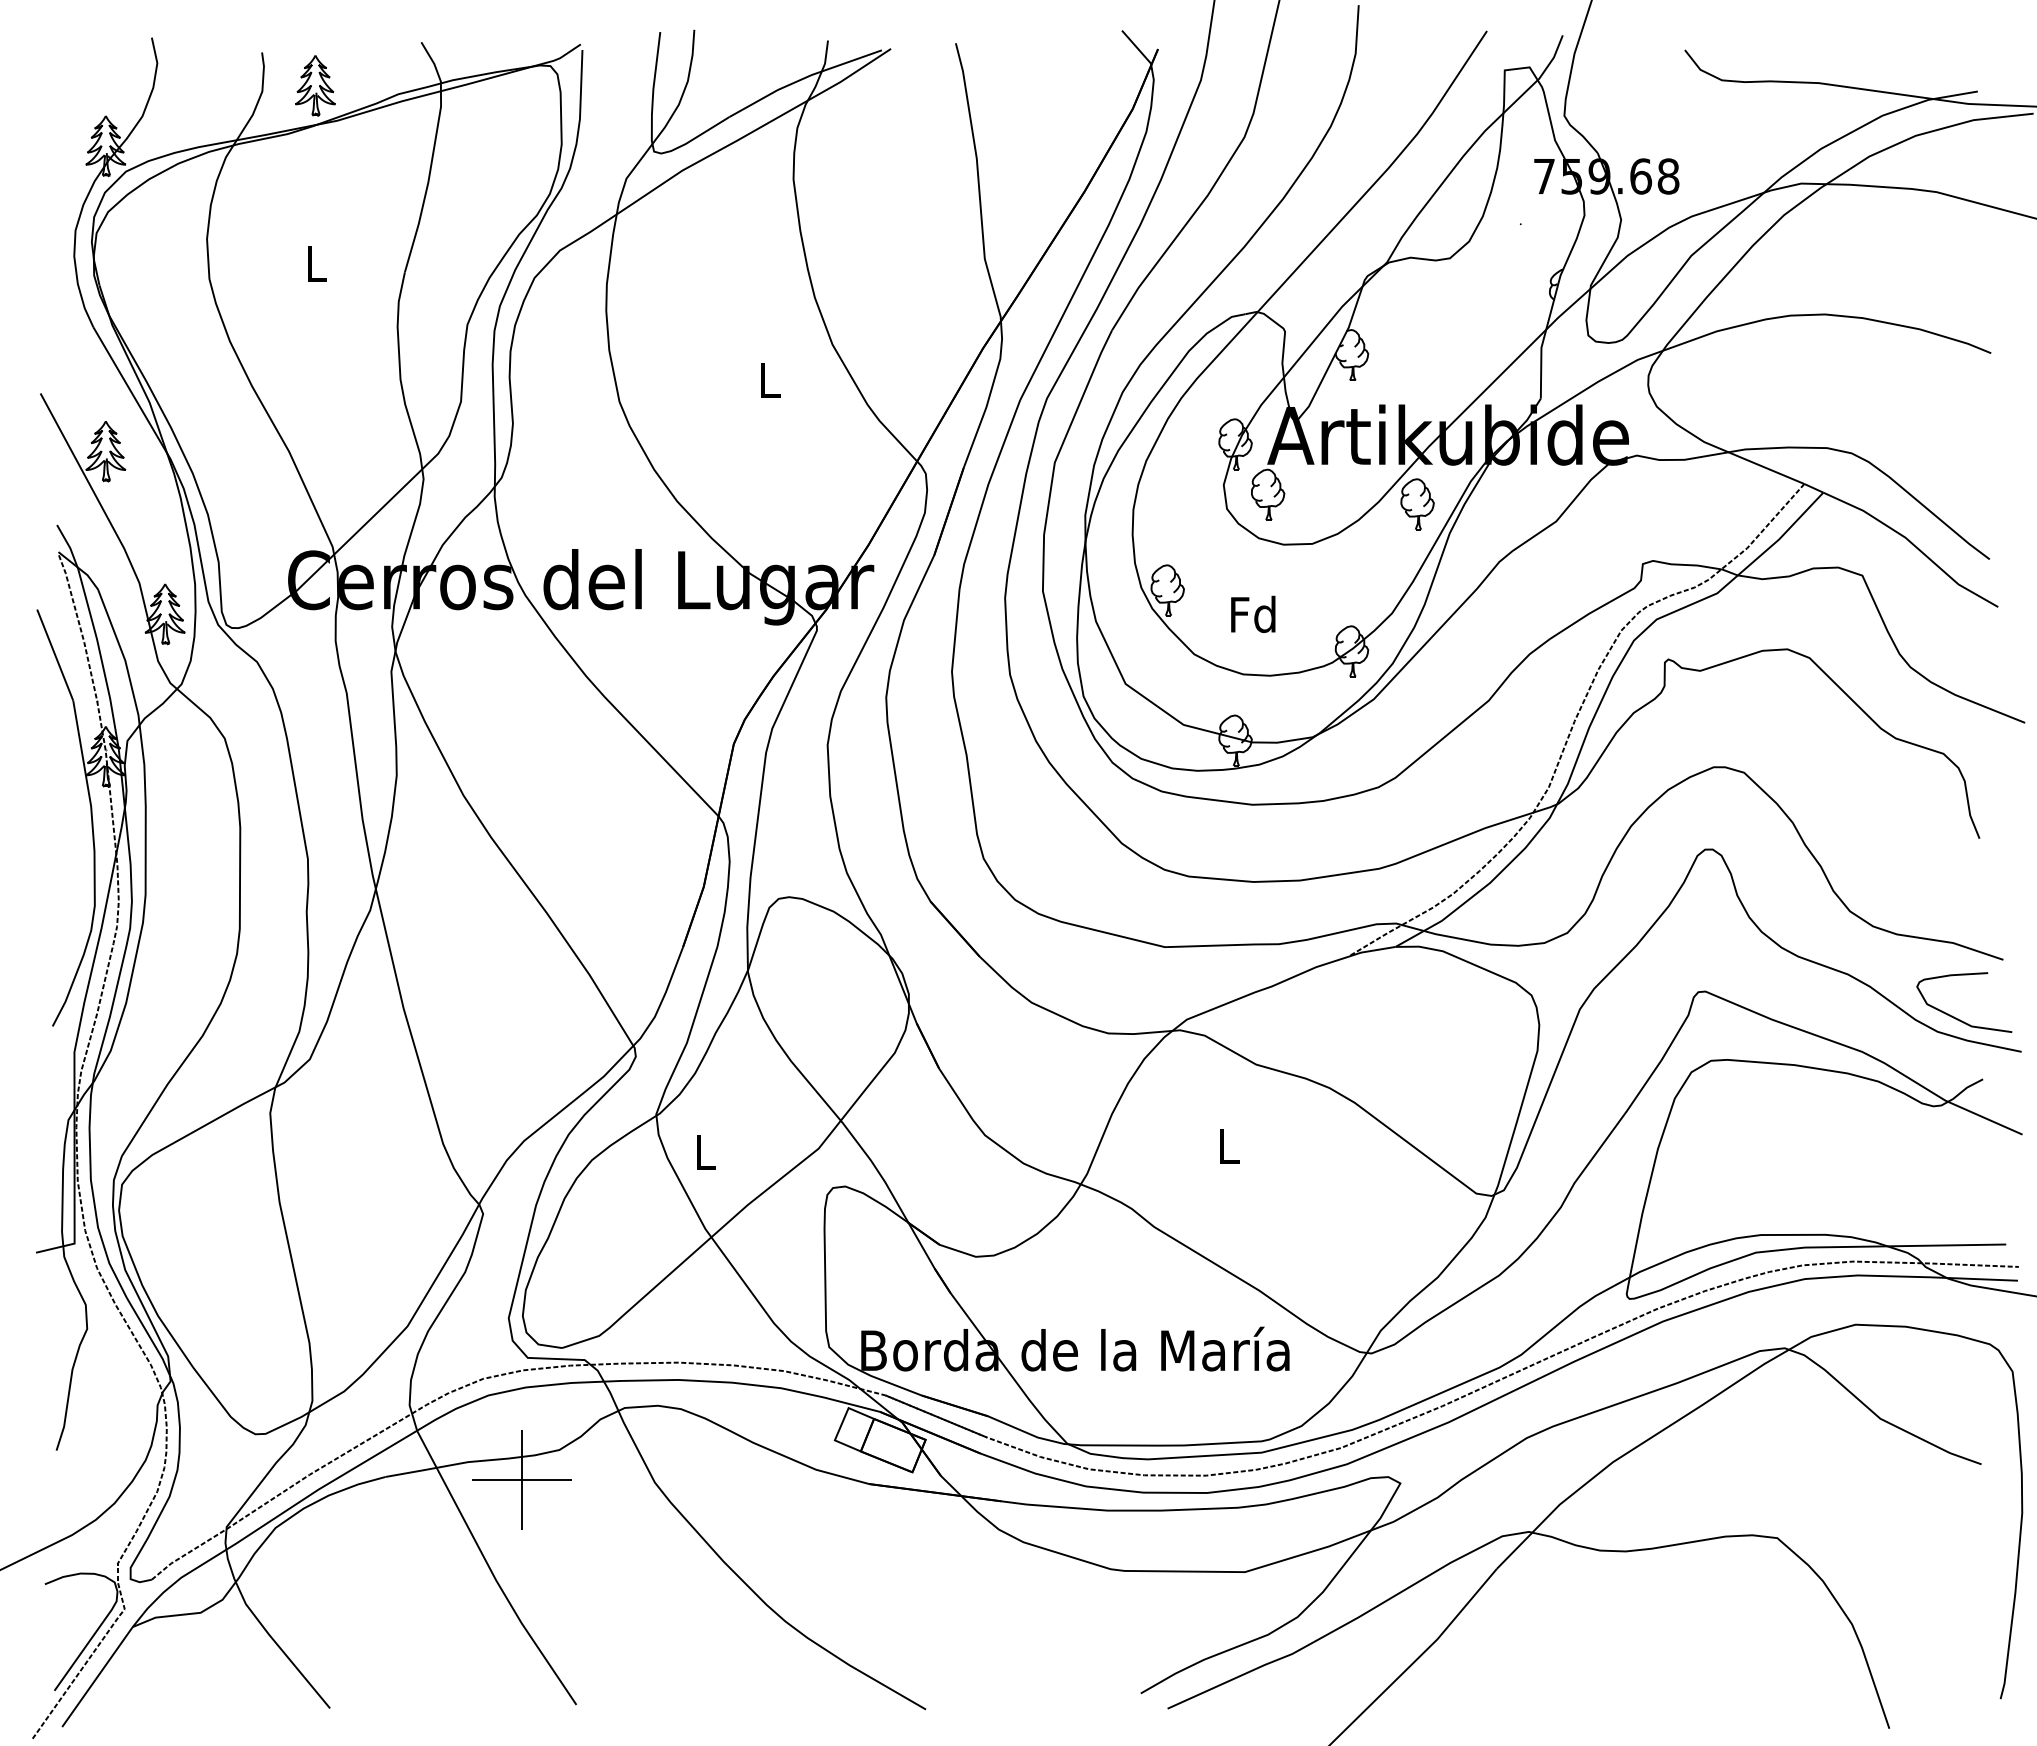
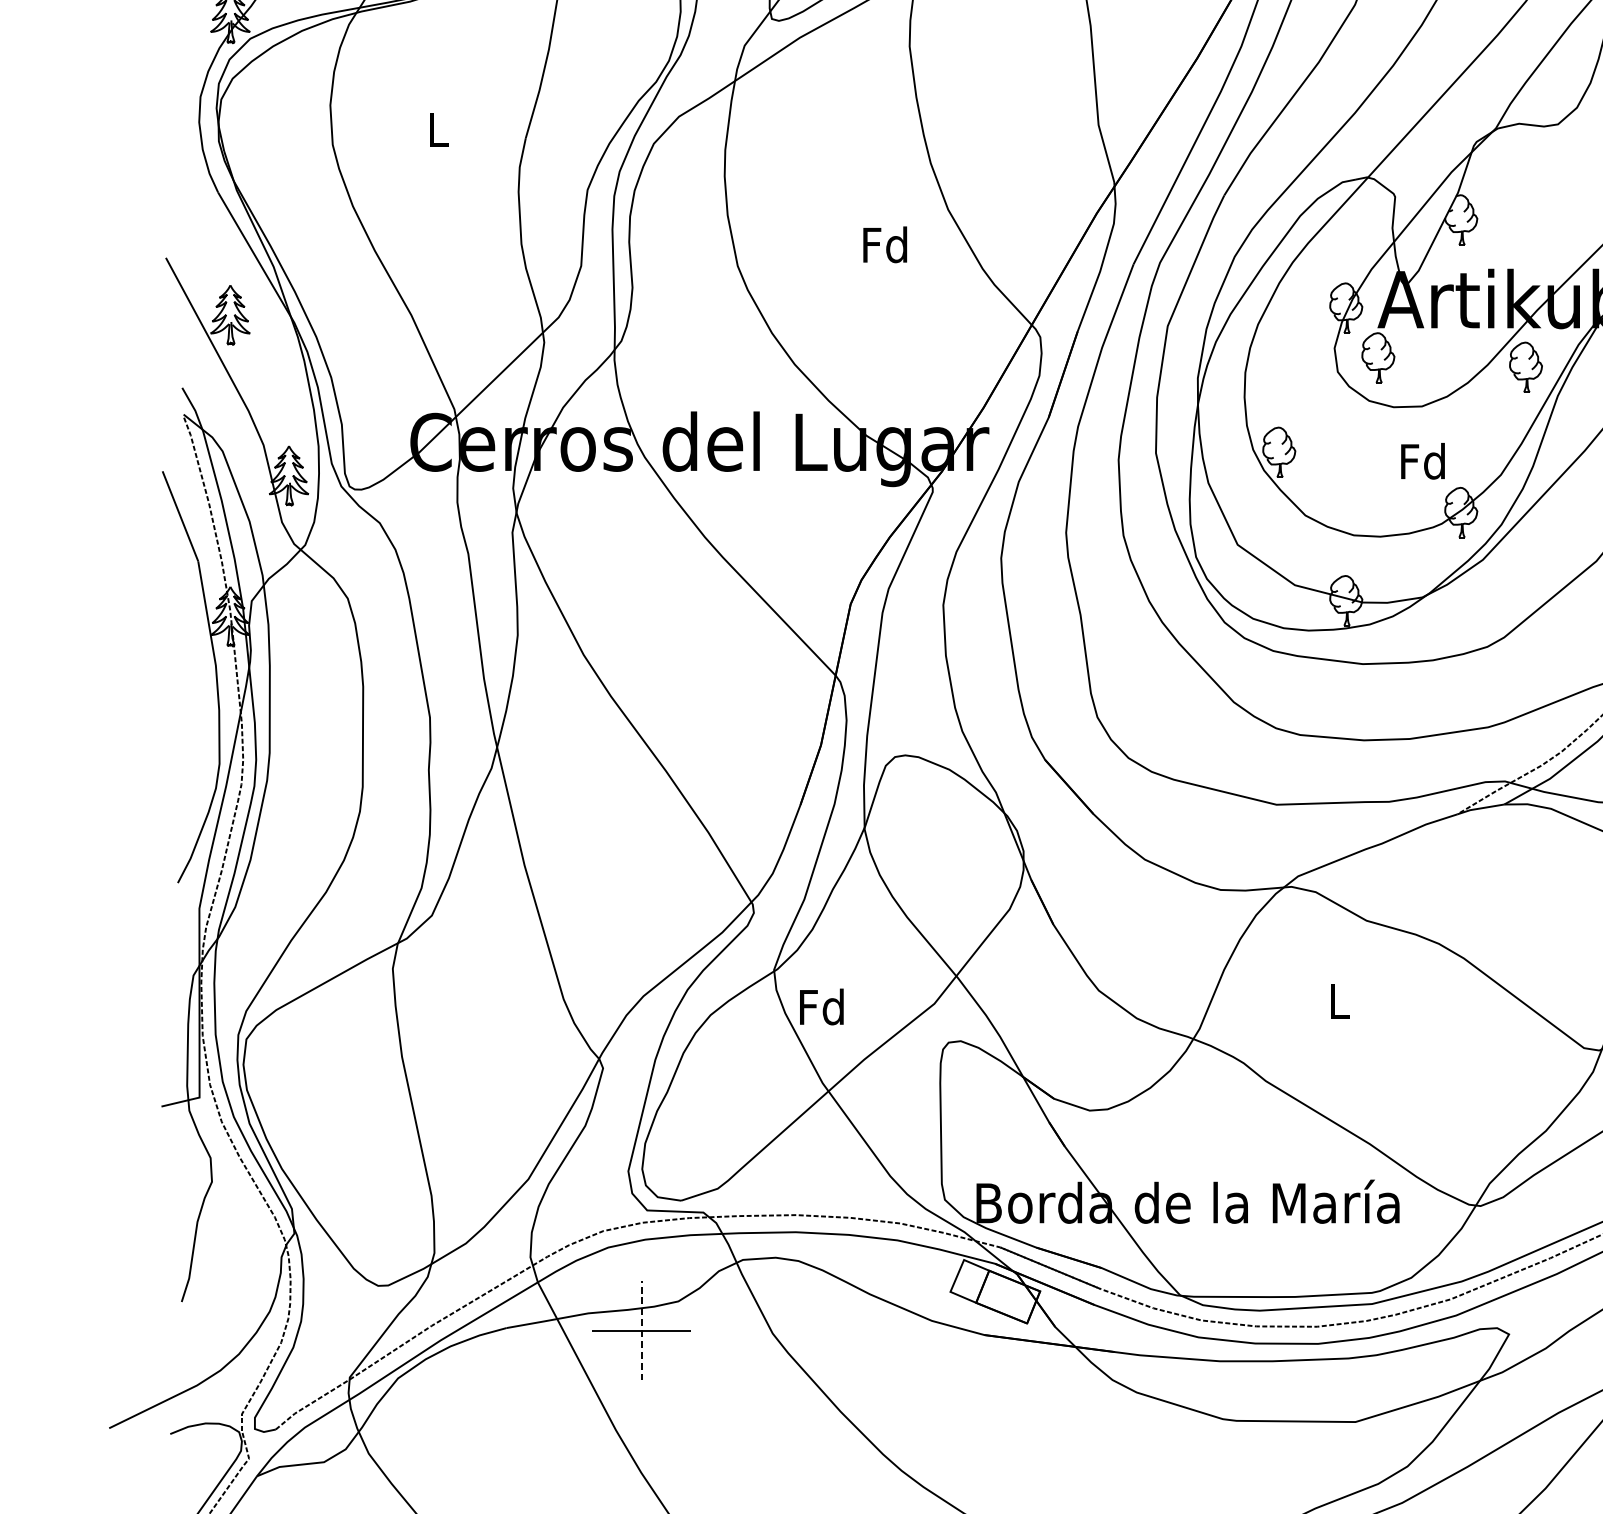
text: (768, 379) -> (884, 244), L -> Fd
text: (1253, 613) -> (1423, 460), moved
text: (704, 1151) -> (821, 1006), L -> Fd
line: (522, 1479) -> (641, 1330), solid -> dashed

